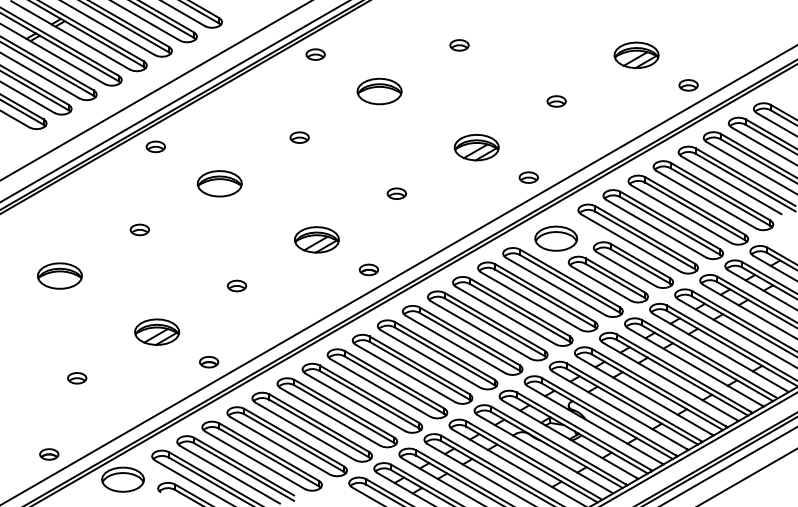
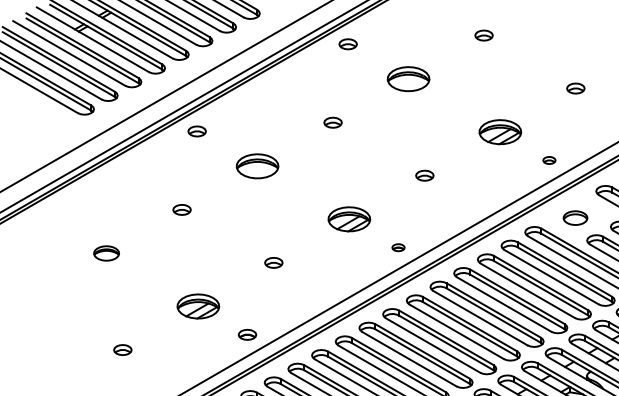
part: (528, 177) -> (549, 160), size x0.7
part: (556, 238) -> (575, 218), size x0.6
part: (368, 269) -> (398, 247), size x0.7
part: (59, 275) -> (106, 252), size x0.6

